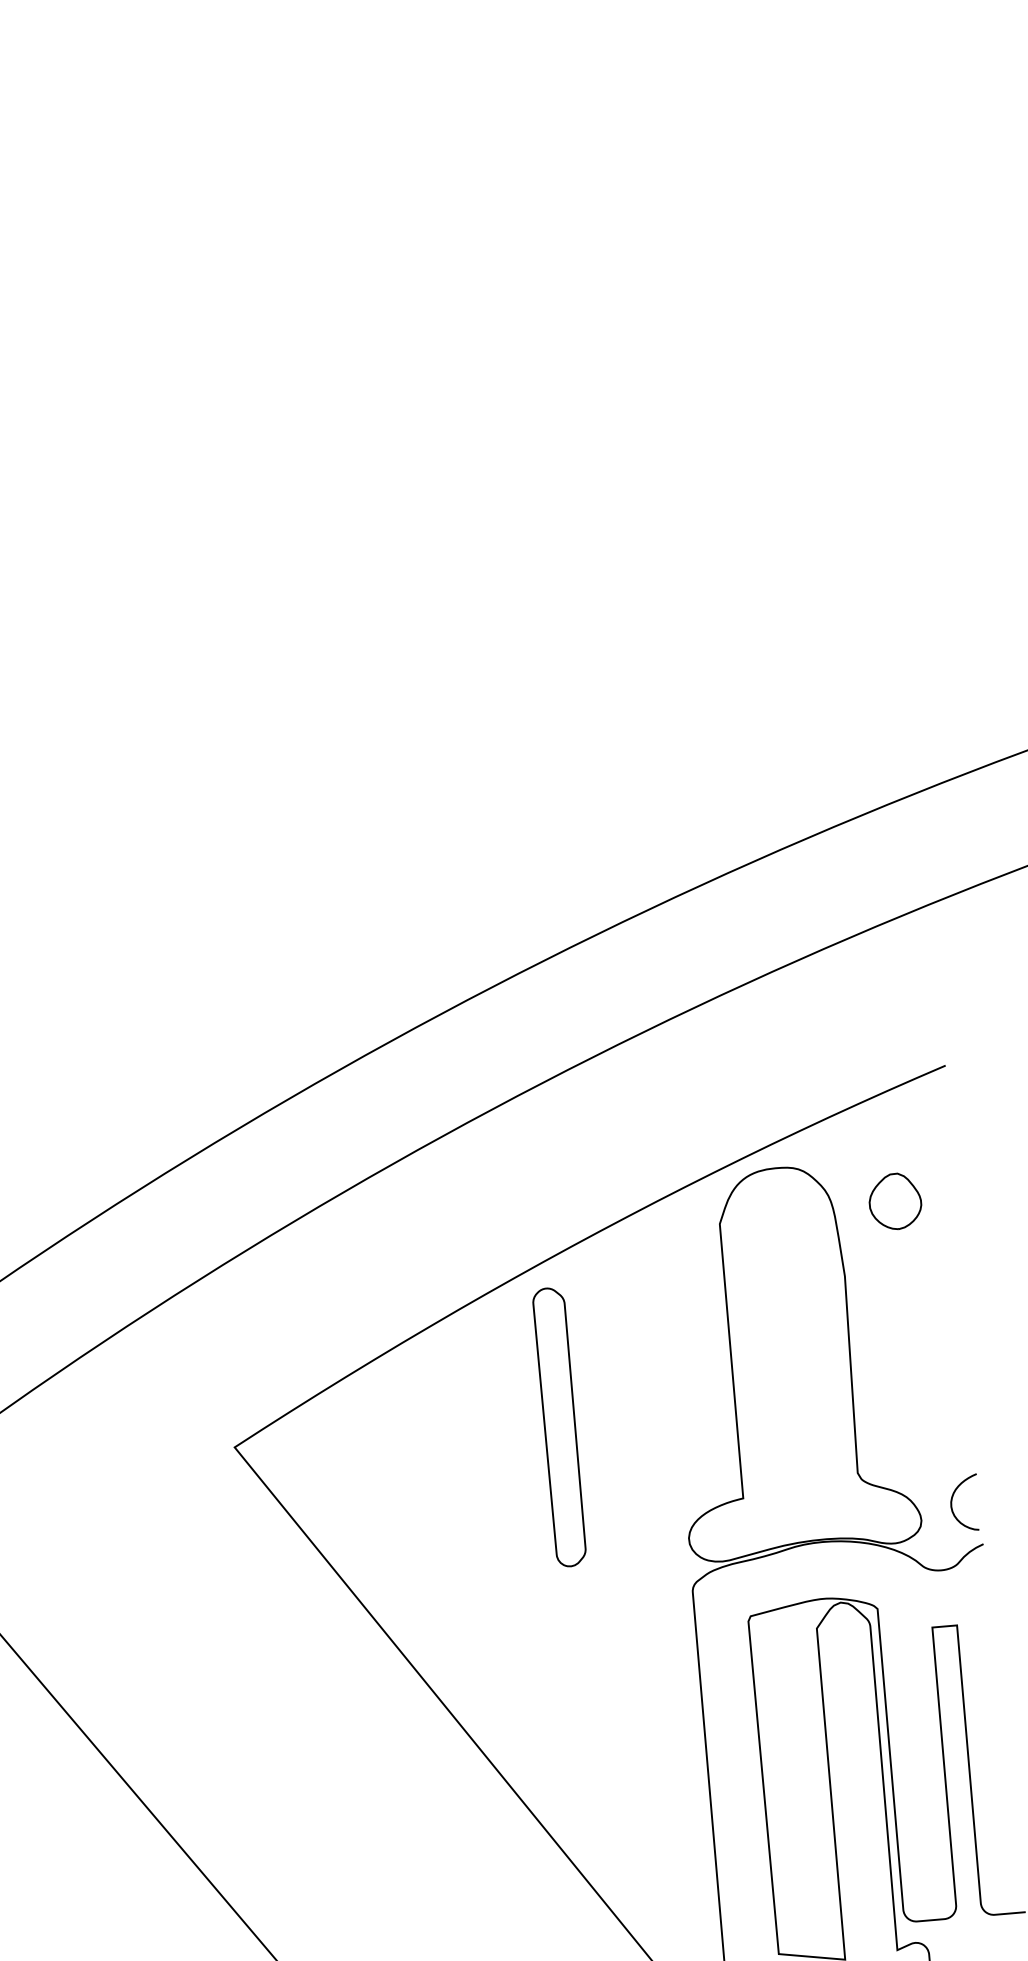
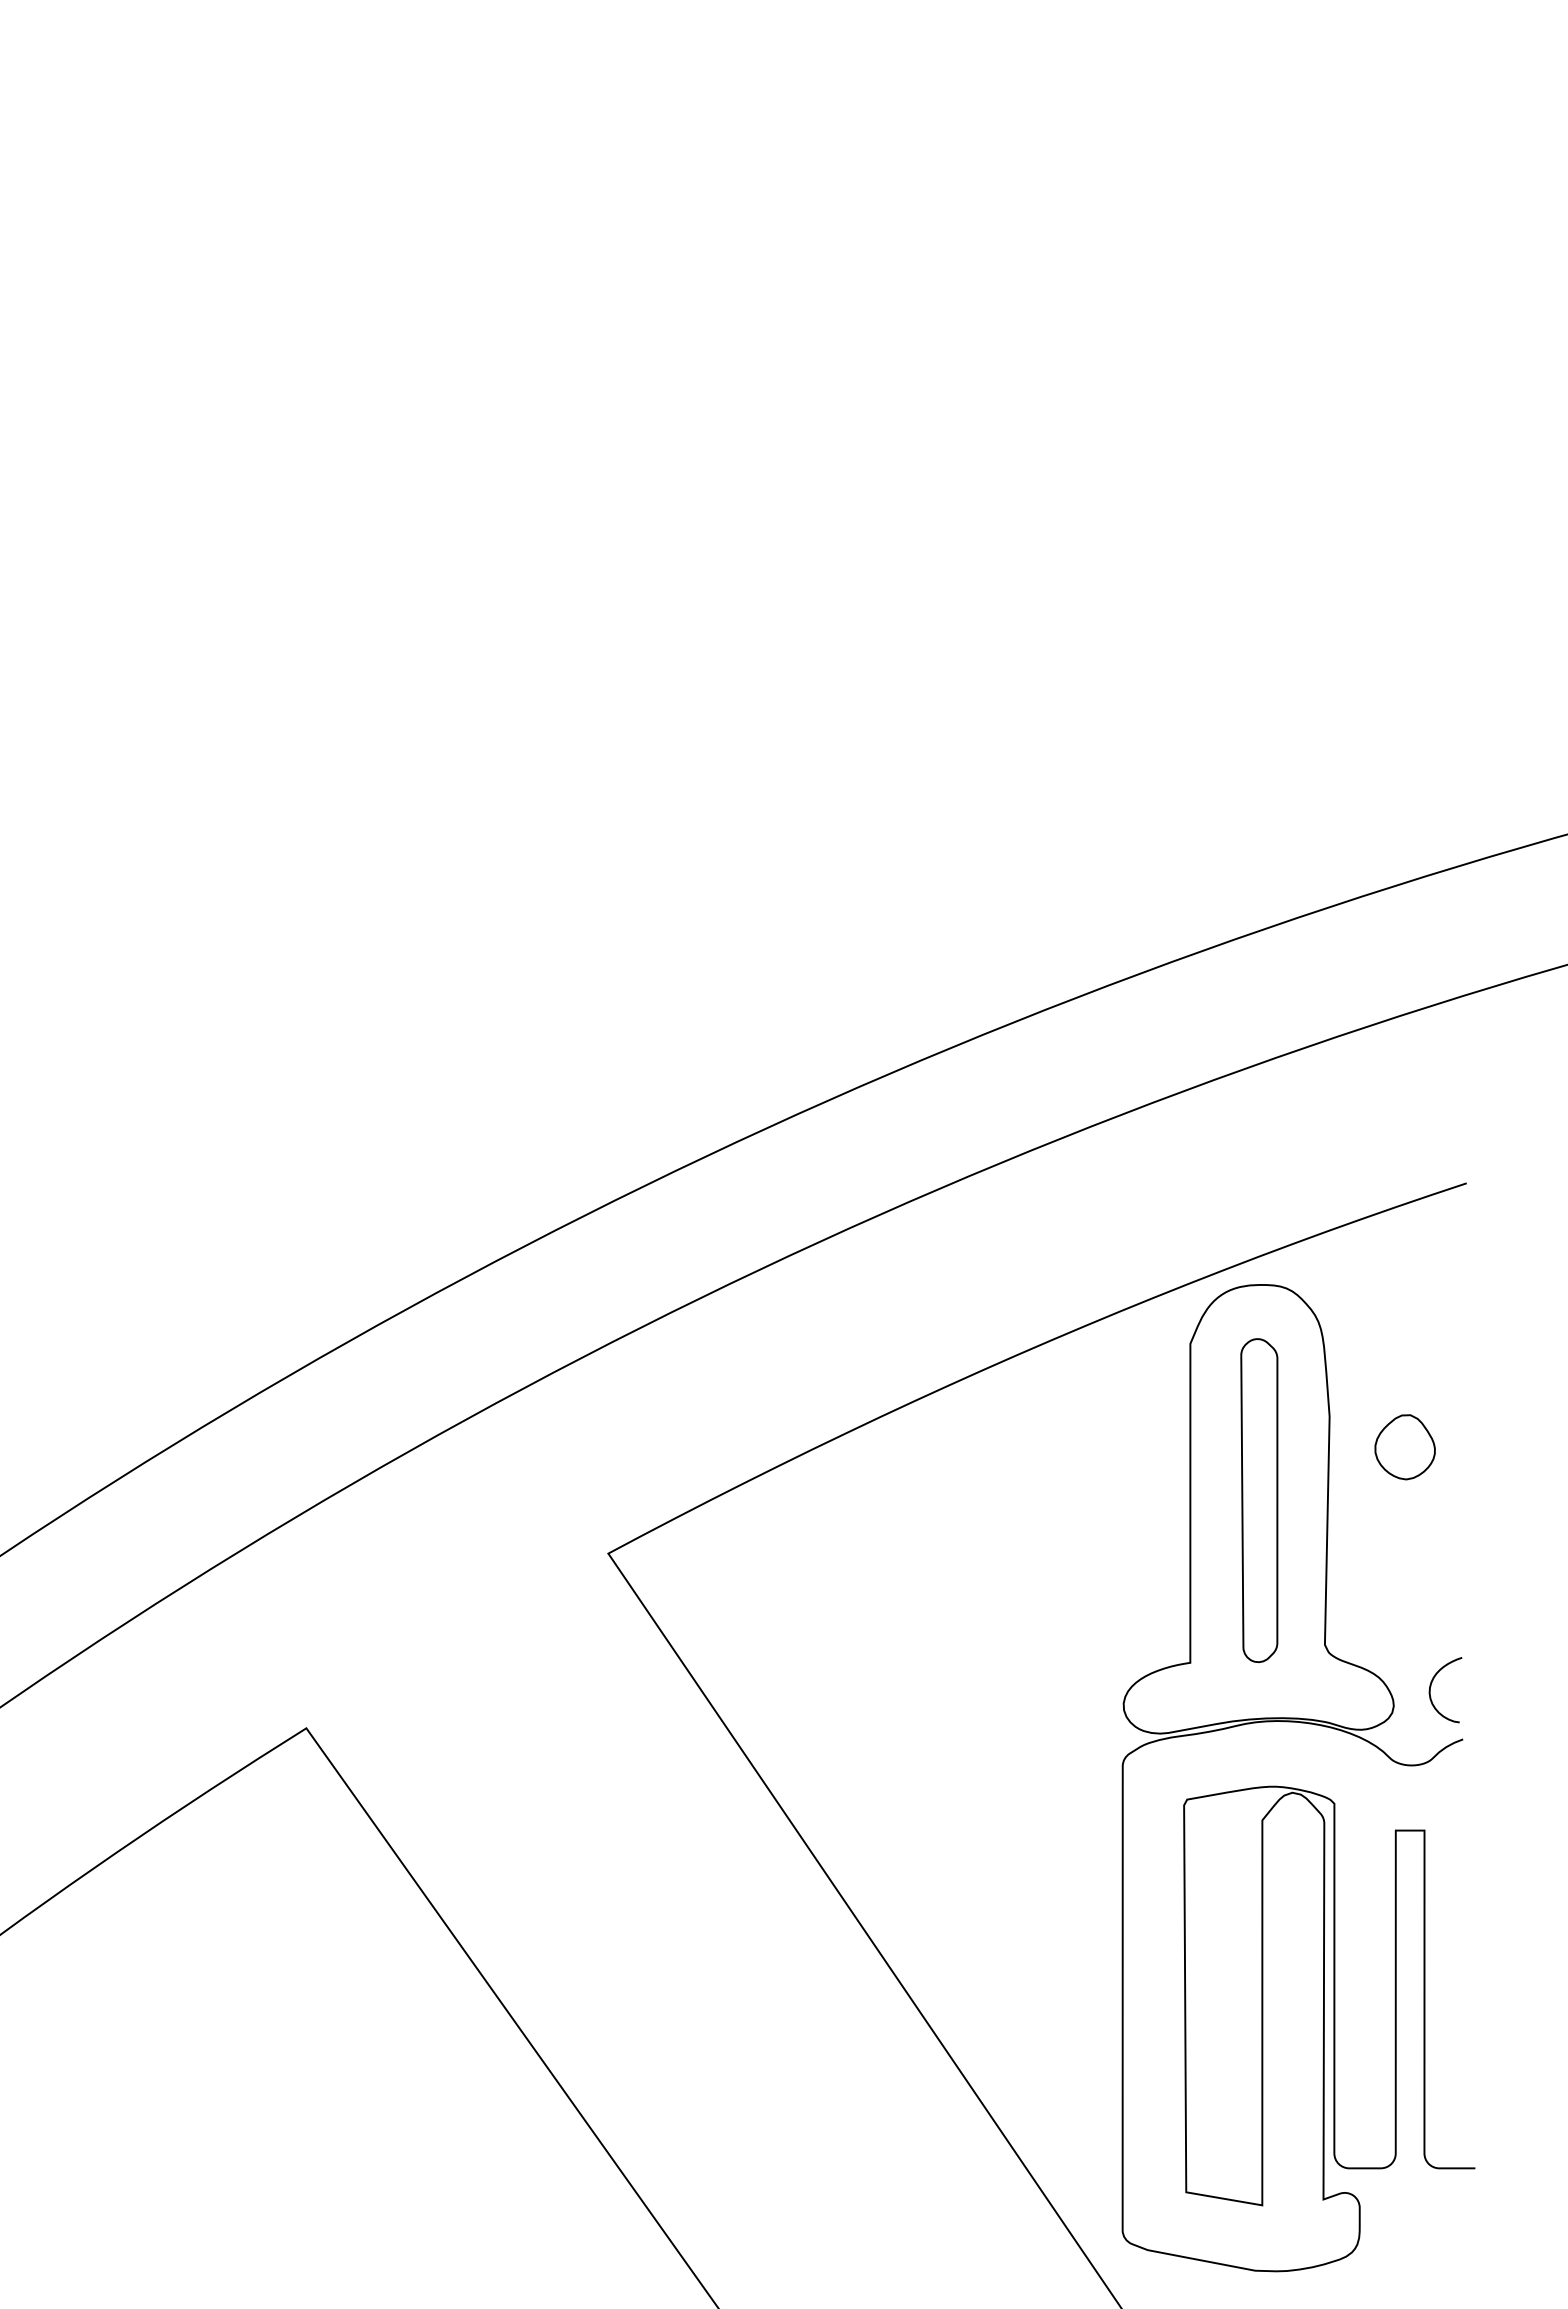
part: (894, 1201) -> (1404, 1447), moved
part: (559, 1427) -> (1259, 1500), moved

